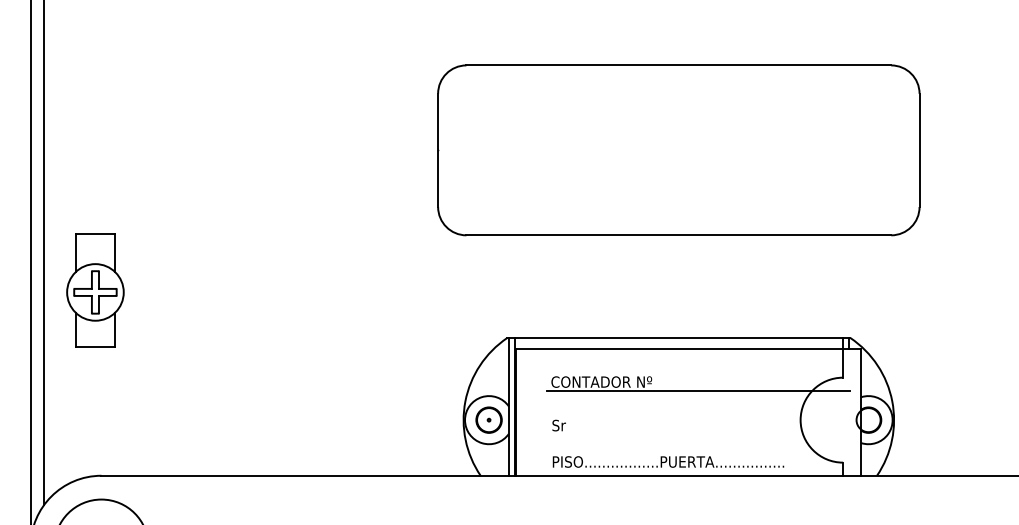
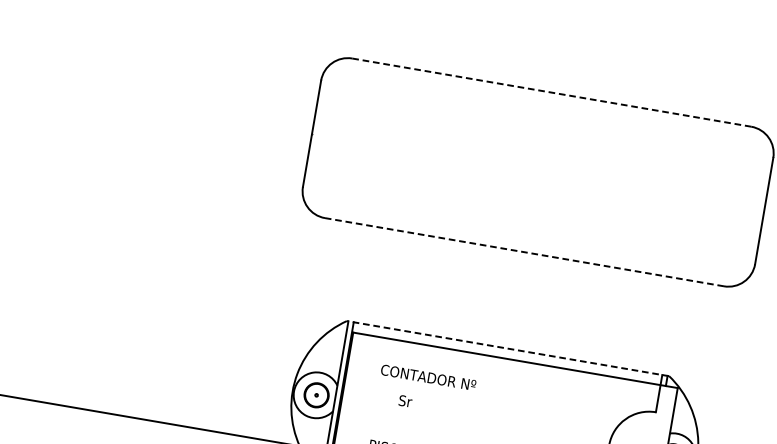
line: (679, 65) -> (552, 92), solid -> dashed
line: (678, 235) -> (524, 252), solid -> dashed
line: (678, 338) -> (507, 349), solid -> dashed
line: (698, 391) -> (517, 402), removed
text: (558, 425) -> (404, 401), moved

